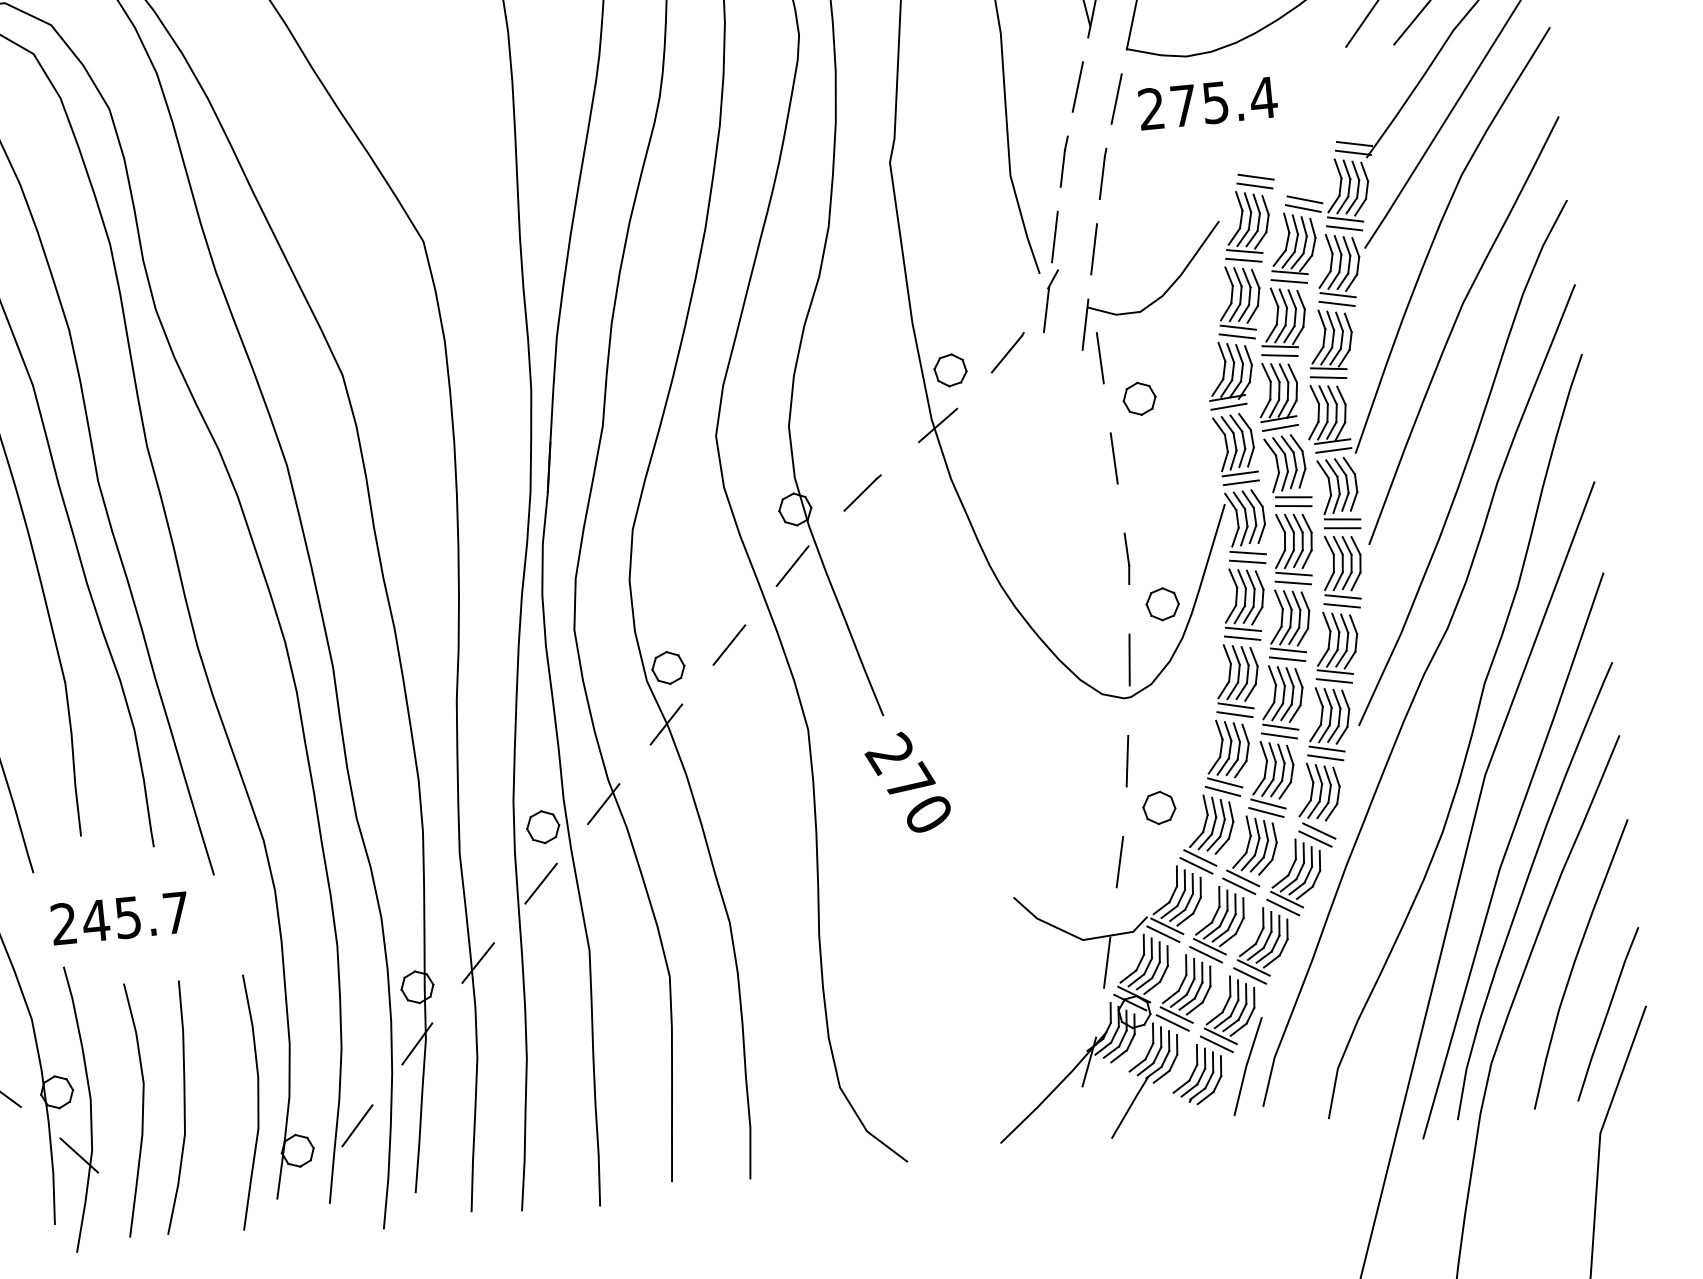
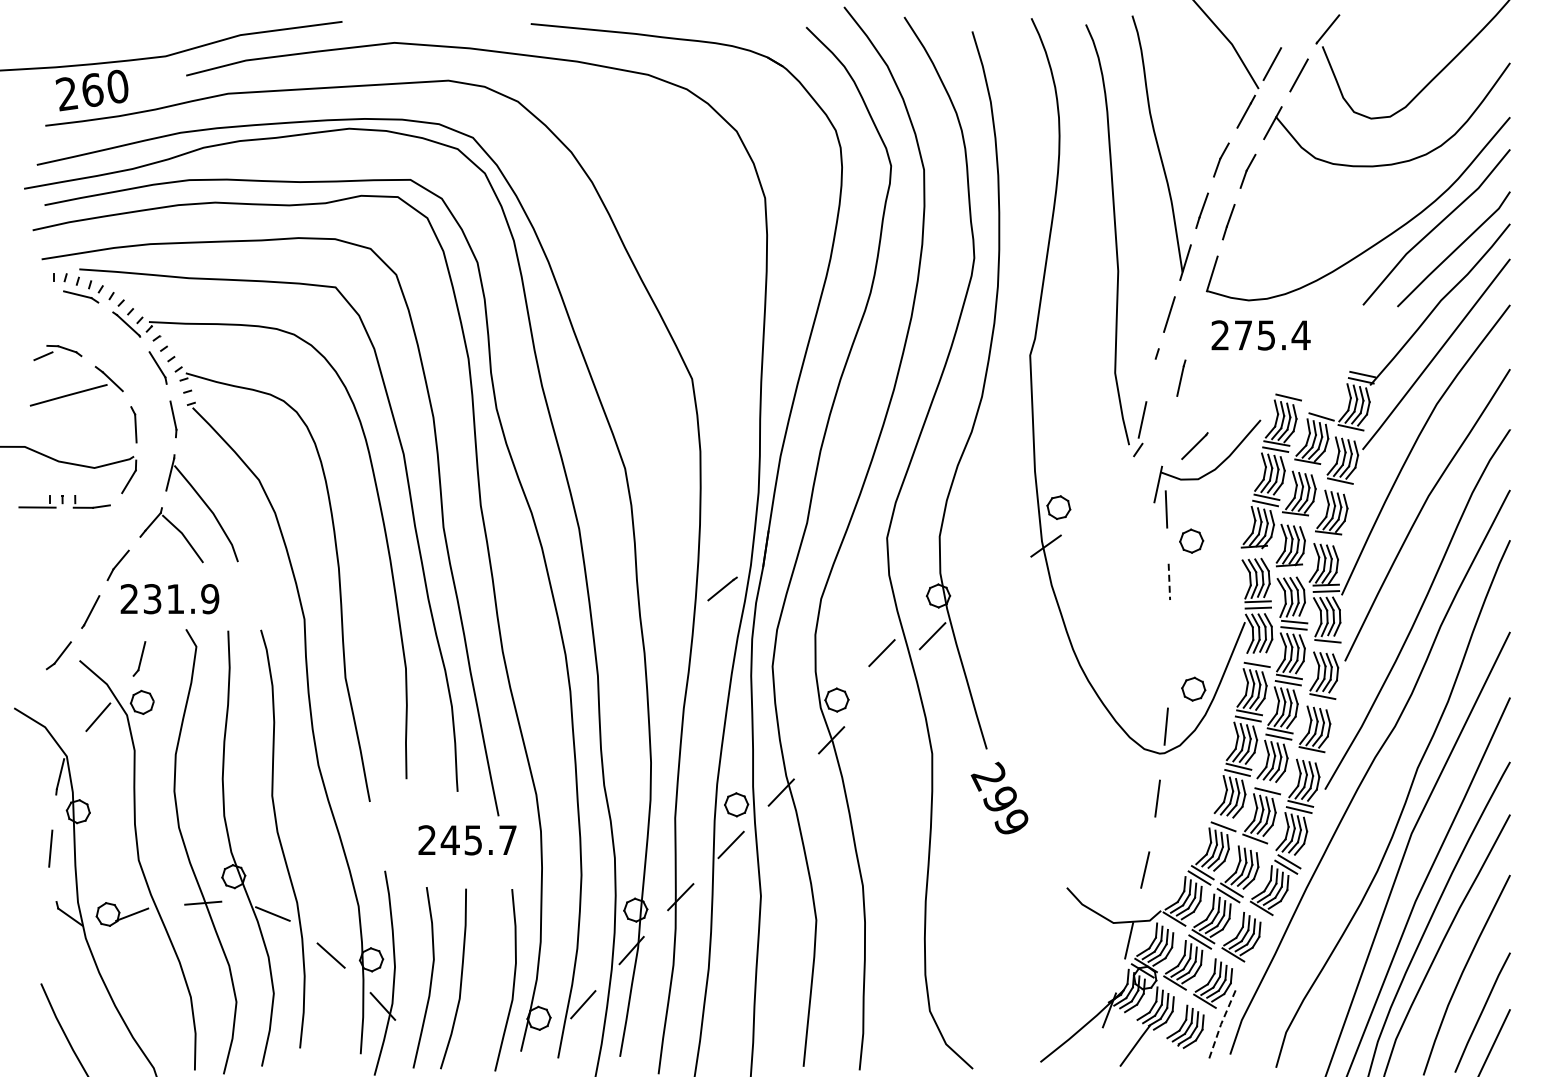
line: (1115, 98) -> (1195, 325), removed
line: (1062, 168) -> (1152, 371), removed
line: (1255, 177) -> (1289, 391), removed
line: (1305, 199) -> (1323, 410), removed
line: (1344, 227) -> (1349, 433), removed
line: (1093, 249) -> (1169, 431), removed
line: (1289, 280) -> (1306, 467), removed
line: (1336, 304) -> (1338, 487), removed
line: (1046, 308) -> (1131, 470), removed
line: (1007, 353) -> (1194, 446), moved
line: (1279, 354) -> (1294, 519), removed
line: (1328, 376) -> (1327, 538), removed
line: (1228, 406) -> (1254, 552), removed
line: (1279, 427) -> (1289, 571), removed
line: (1114, 459) -> (1169, 582), solid -> dashed
line: (862, 492) -> (722, 588), moved
line: (1341, 528) -> (1326, 647), removed
line: (1247, 552) -> (1257, 658), removed
line: (1127, 559) -> (1171, 654), removed
line: (1342, 605) -> (1321, 702), removed
line: (728, 645) -> (881, 653), moved
line: (1333, 680) -> (1310, 755), removed
line: (1279, 727) -> (1268, 785), removed
line: (1224, 782) -> (1225, 820), removed
text: (917, 797) -> (1005, 809), 270 -> 299
part: (1158, 807) -> (1176, 833), removed
line: (1265, 812) -> (1252, 844), removed
line: (1283, 907) -> (1258, 913), removed
text: (119, 918) -> (467, 840), moved
line: (1162, 934) -> (1170, 924), removed
line: (1249, 974) -> (1229, 959), removed
line: (1172, 1023) -> (1171, 988), removed
line: (1216, 1044) -> (1201, 1006), removed
line: (1246, 1066) -> (1221, 1024), solid -> dashed

